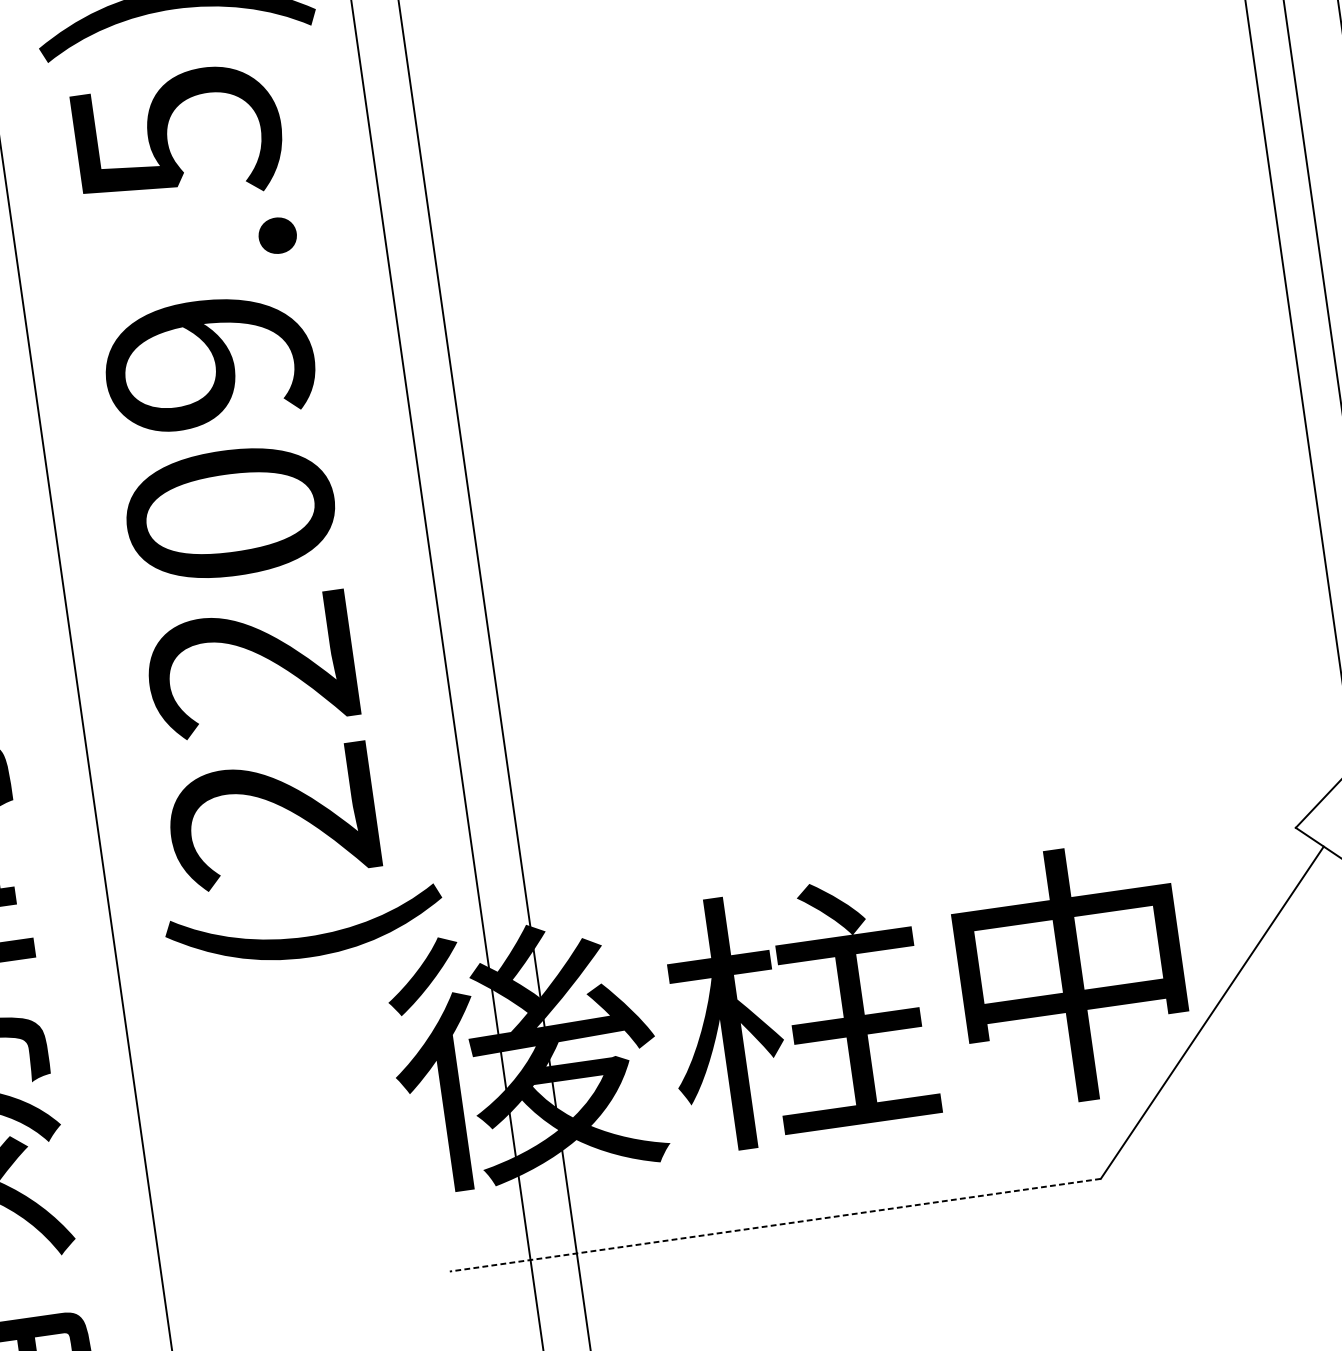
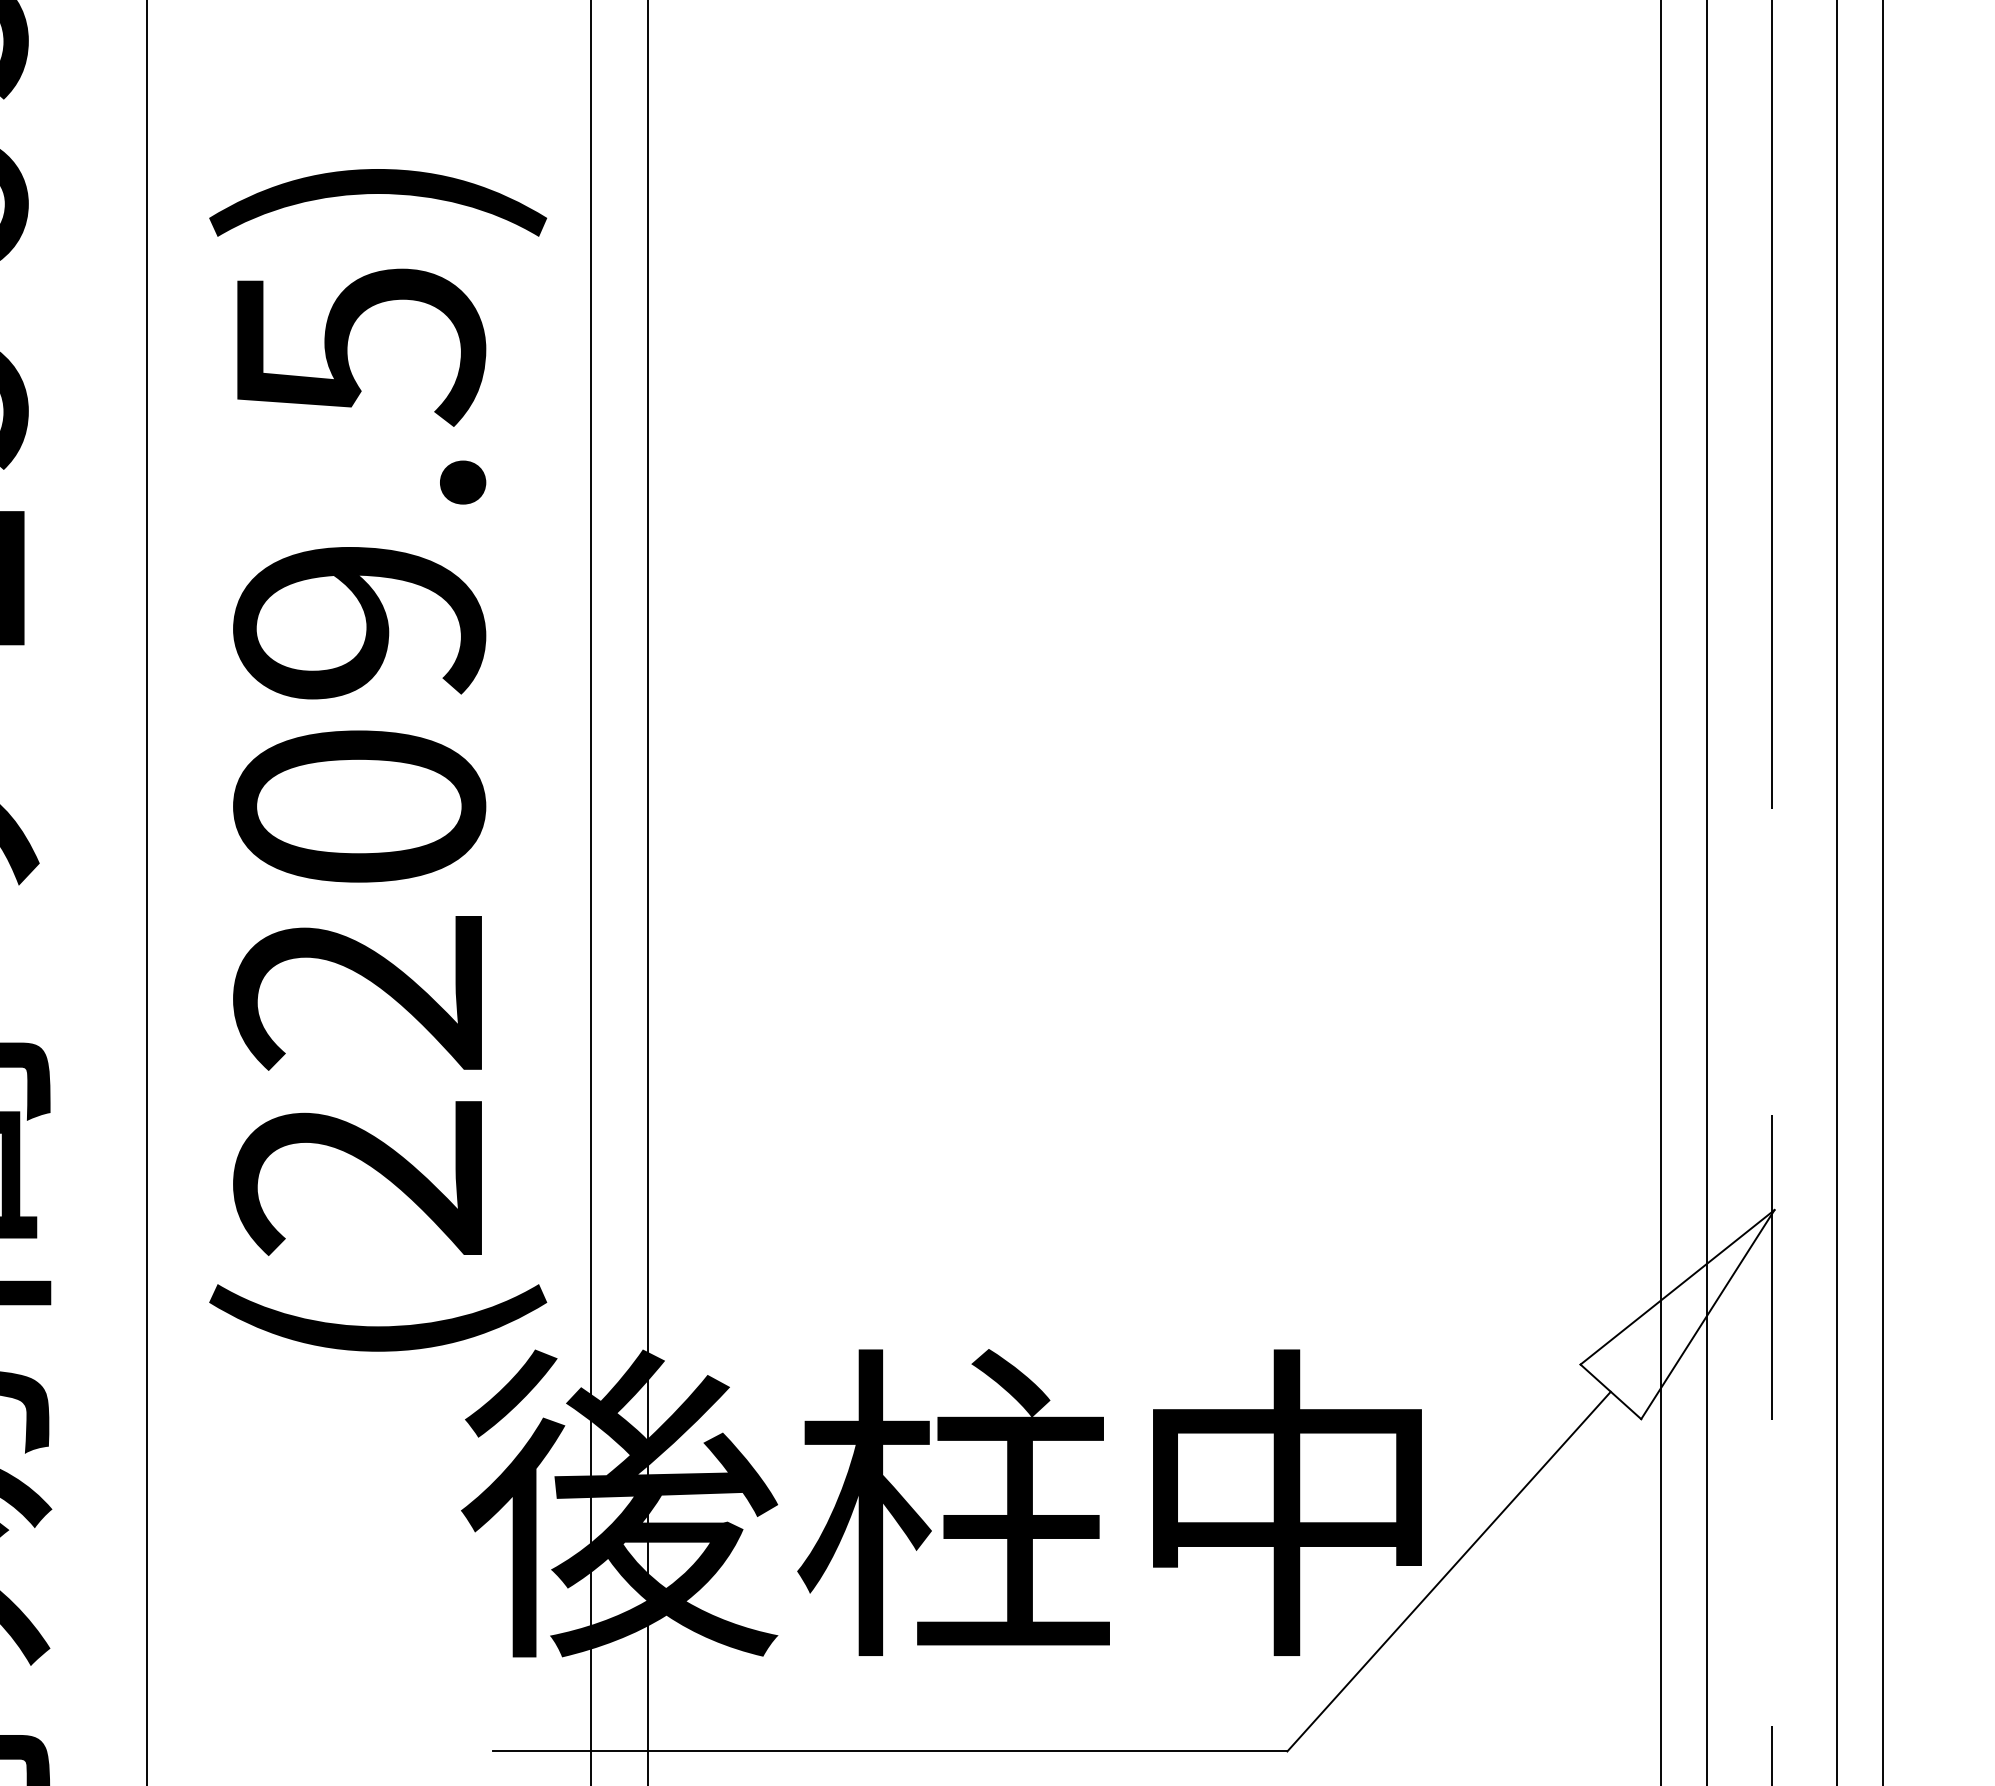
line: (774, 1225) -> (889, 1751), dashed -> solid

